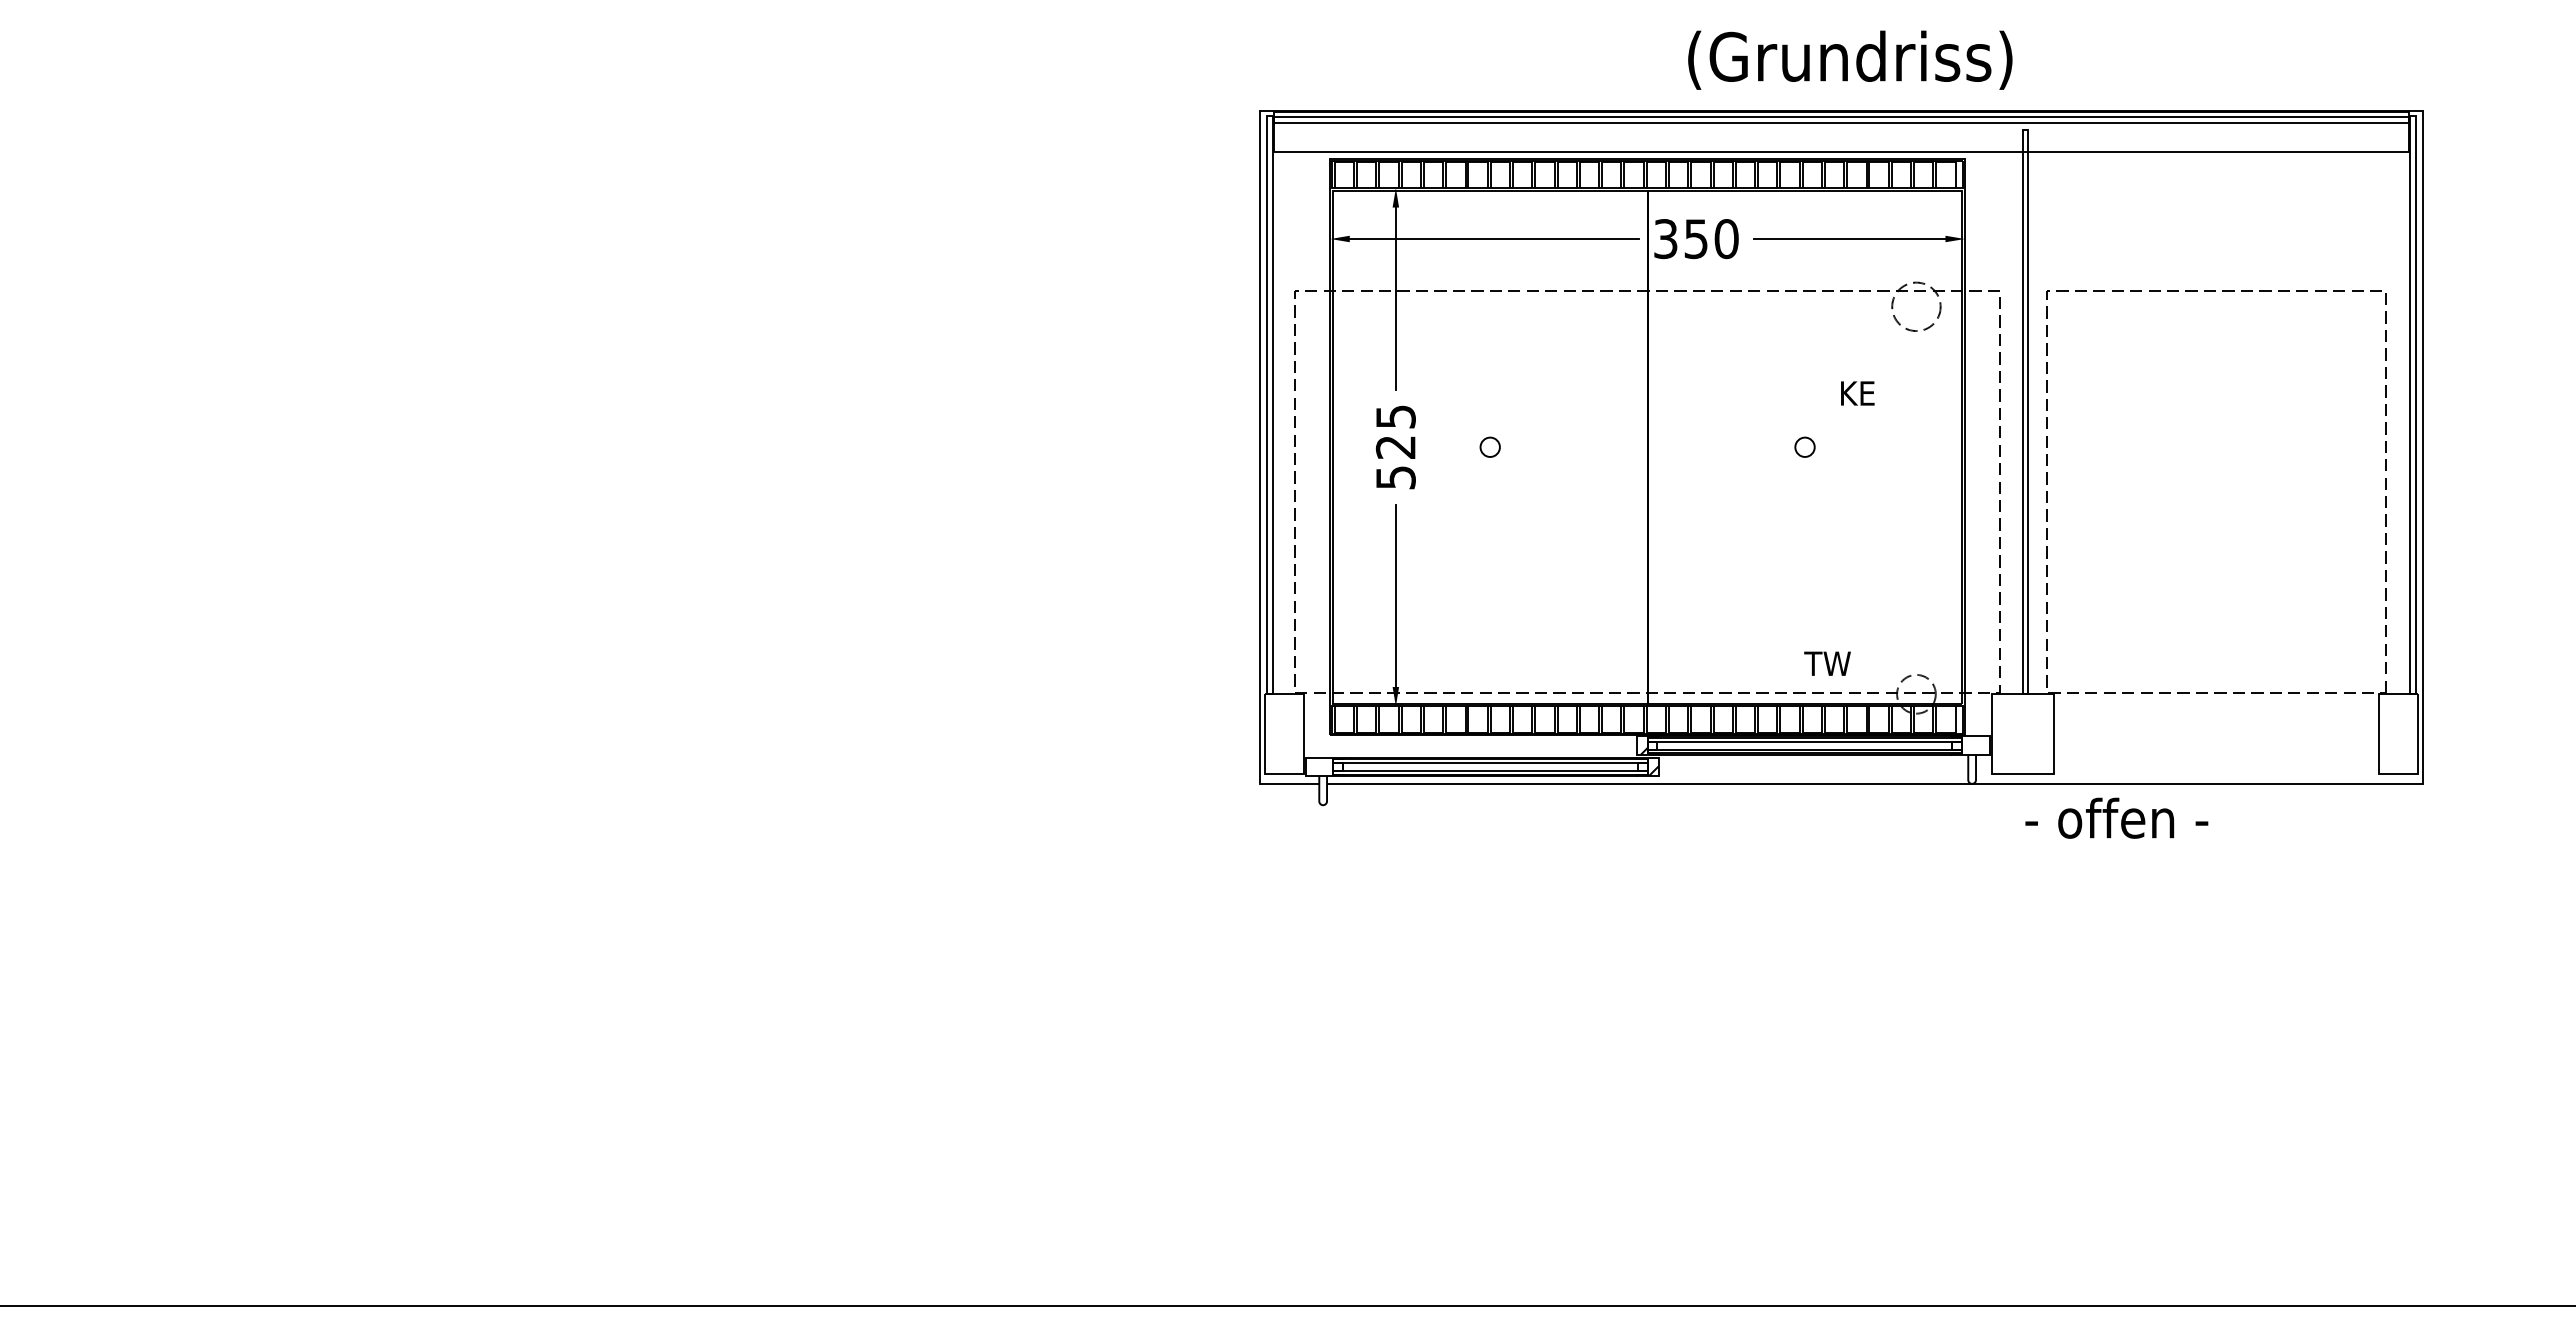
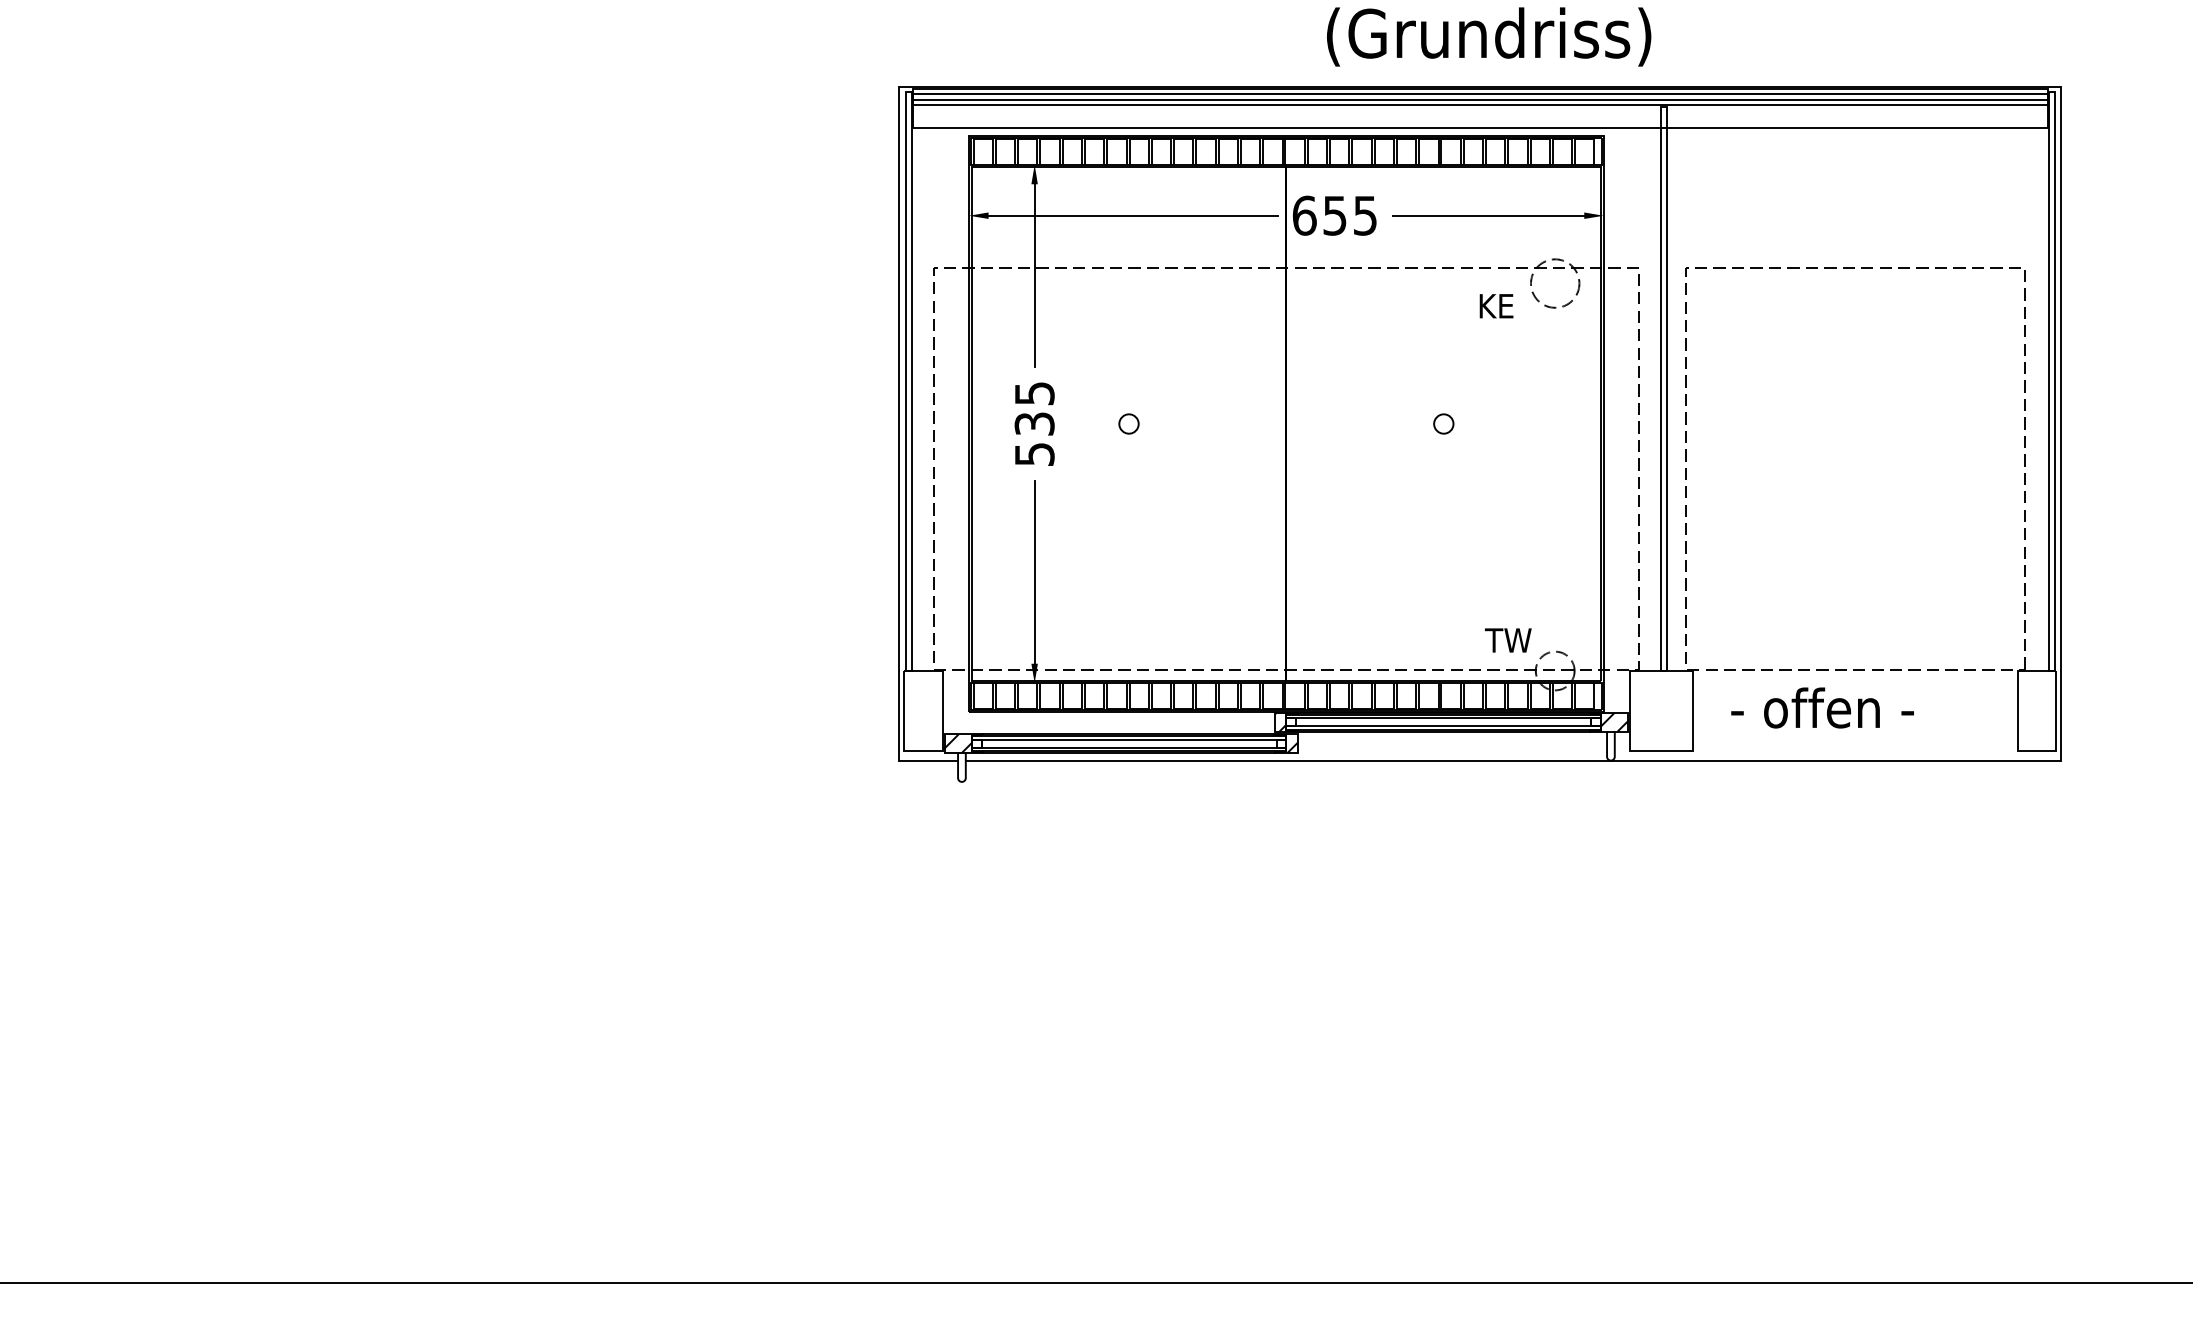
line: (1840, 128) -> (1479, 105), added
text: (1696, 239) -> (1335, 216), 350 -> 655
text: (1857, 393) -> (1496, 306), moved
text: (1395, 447) -> (1034, 424), 525 -> 535
text: (1827, 663) -> (1508, 640), moved
hatch: (1975, 745) -> (1614, 722), added
hatch: (1319, 766) -> (958, 743), added
text: (2116, 817) -> (1822, 707), moved

